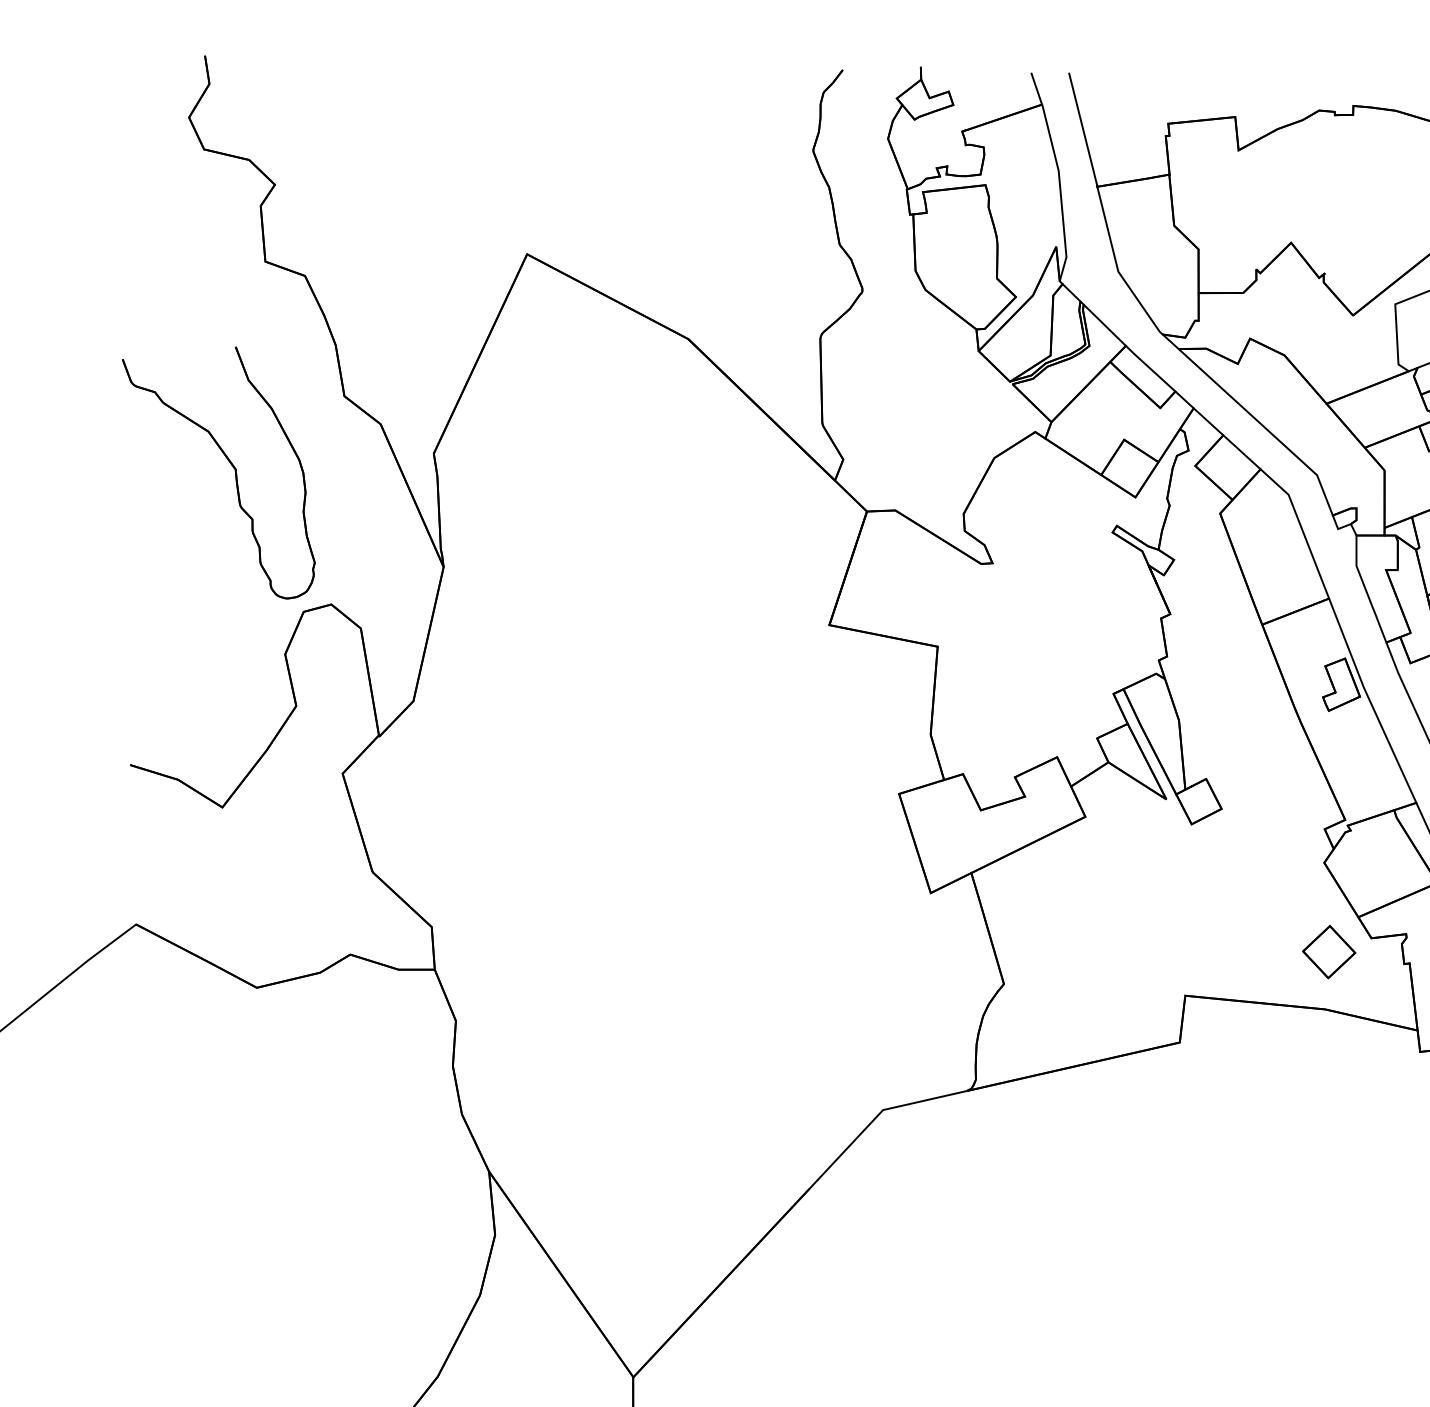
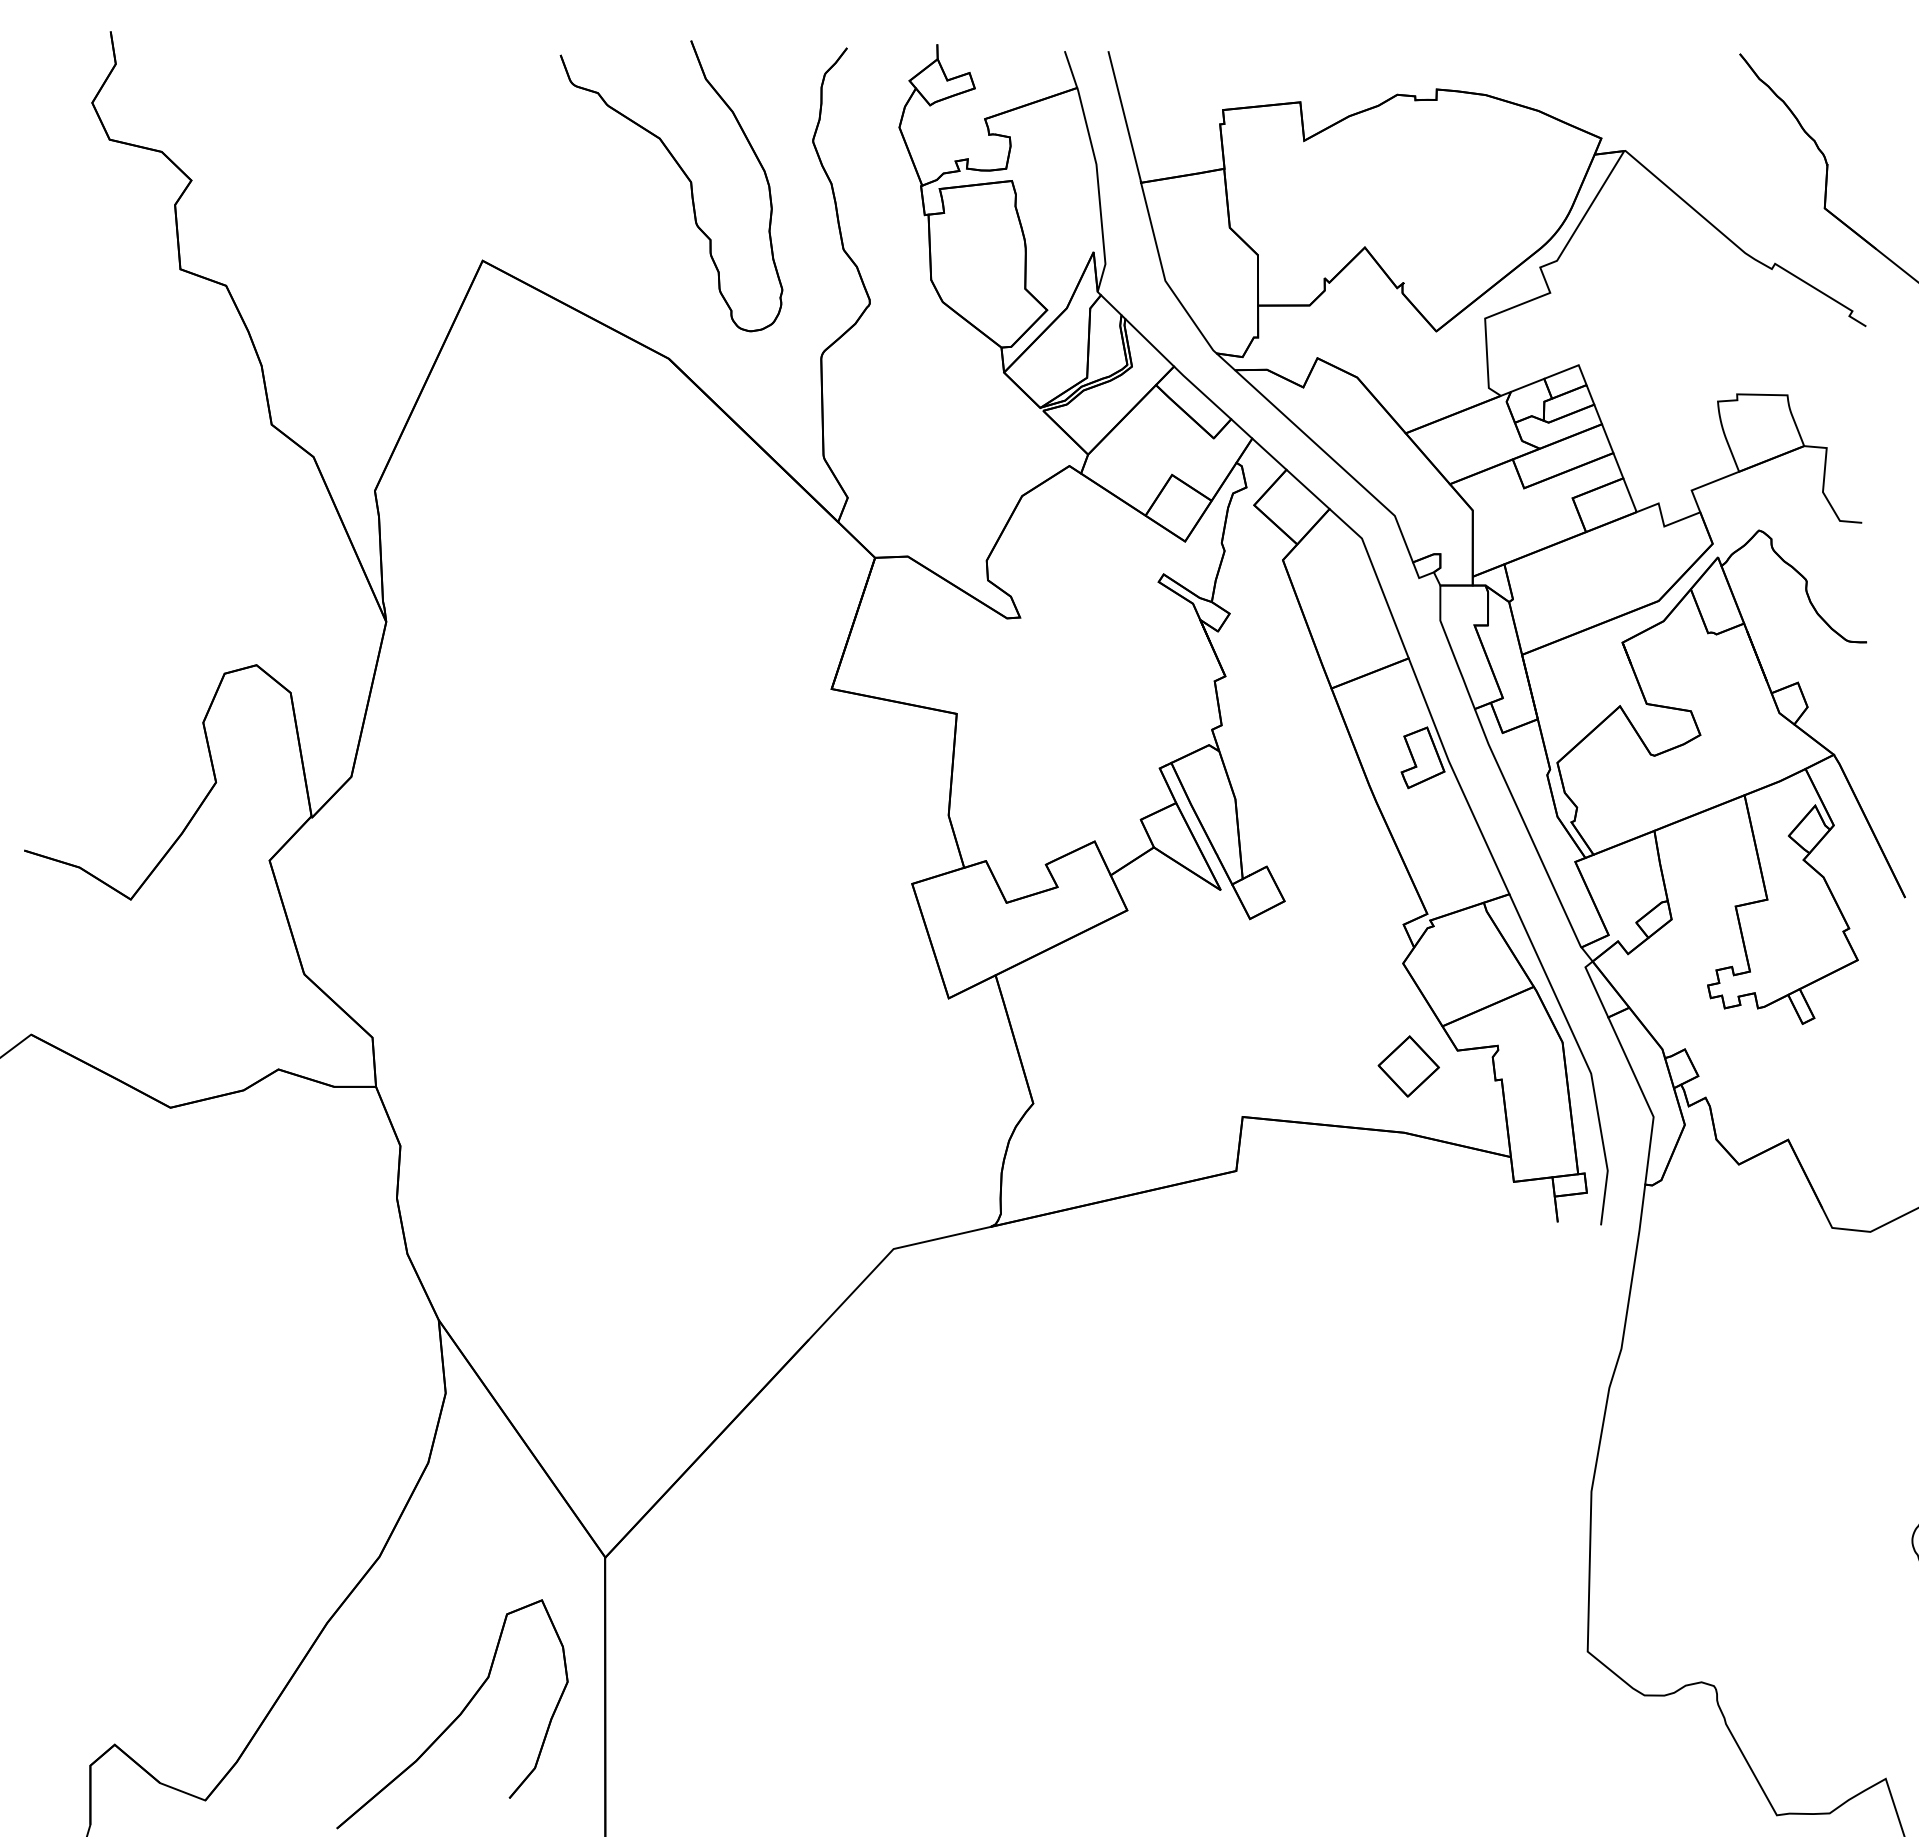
part: (230, 464) -> (685, 176), moved

